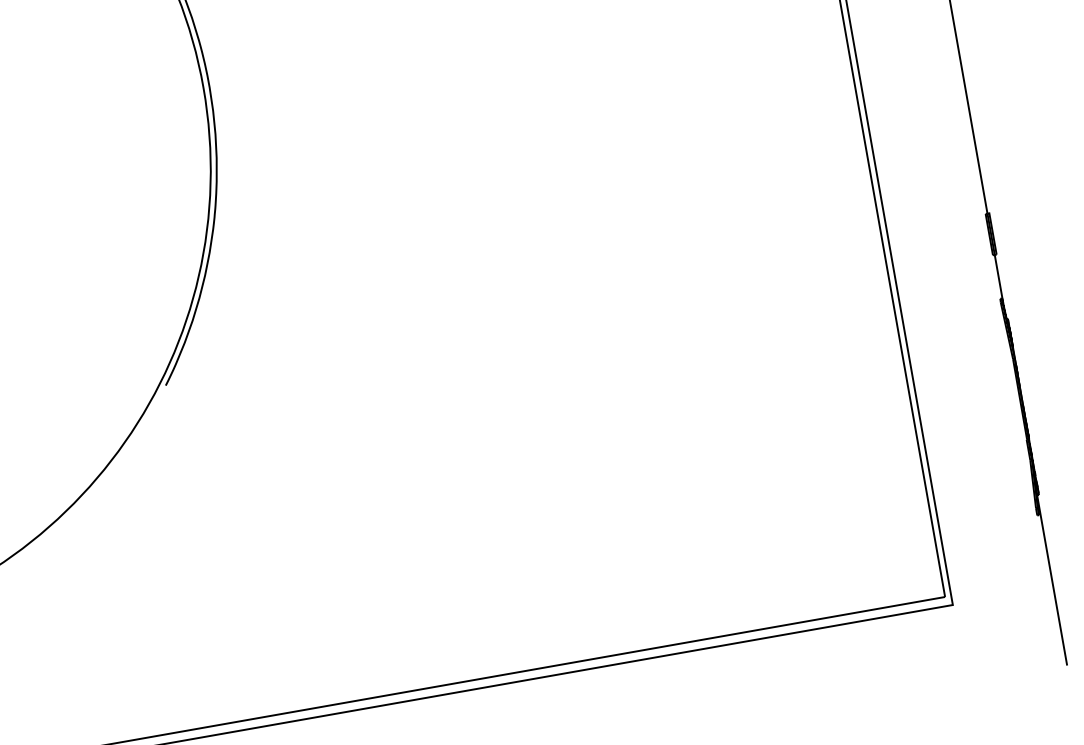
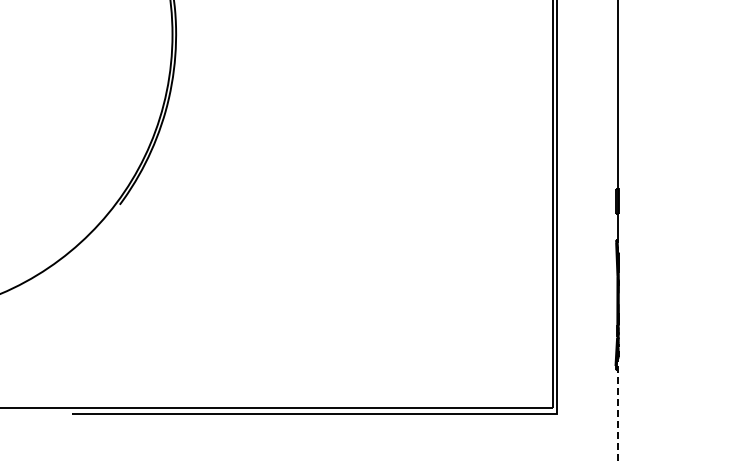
line: (1052, 579) -> (617, 409), solid -> dashed

